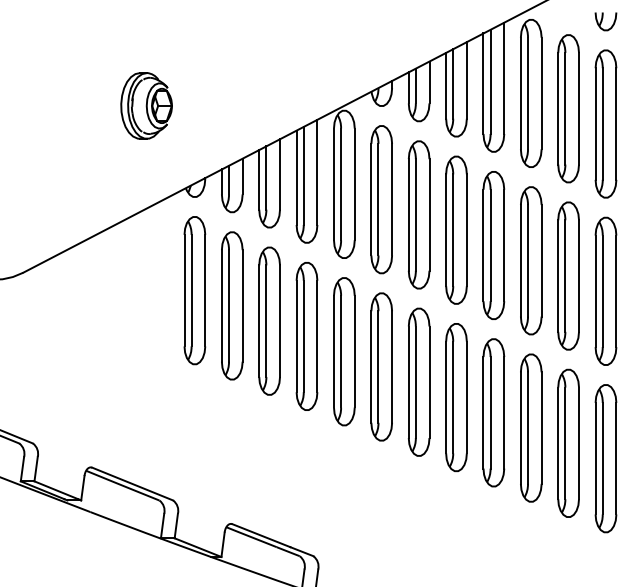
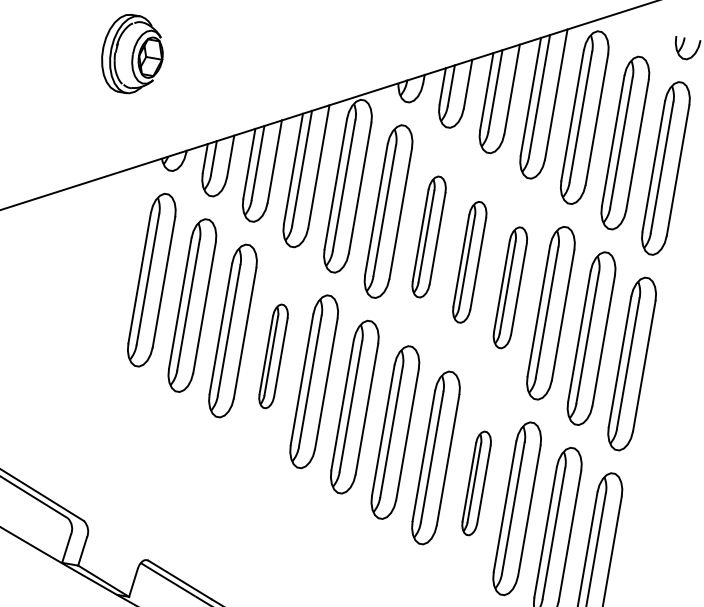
part: (418, 214) -> (428, 236), size x0.7
part: (456, 229) -> (469, 261), size x0.7
part: (493, 245) -> (509, 287), size x0.7
part: (306, 336) -> (273, 356), size x0.6
part: (493, 412) -> (476, 482), size x0.6

